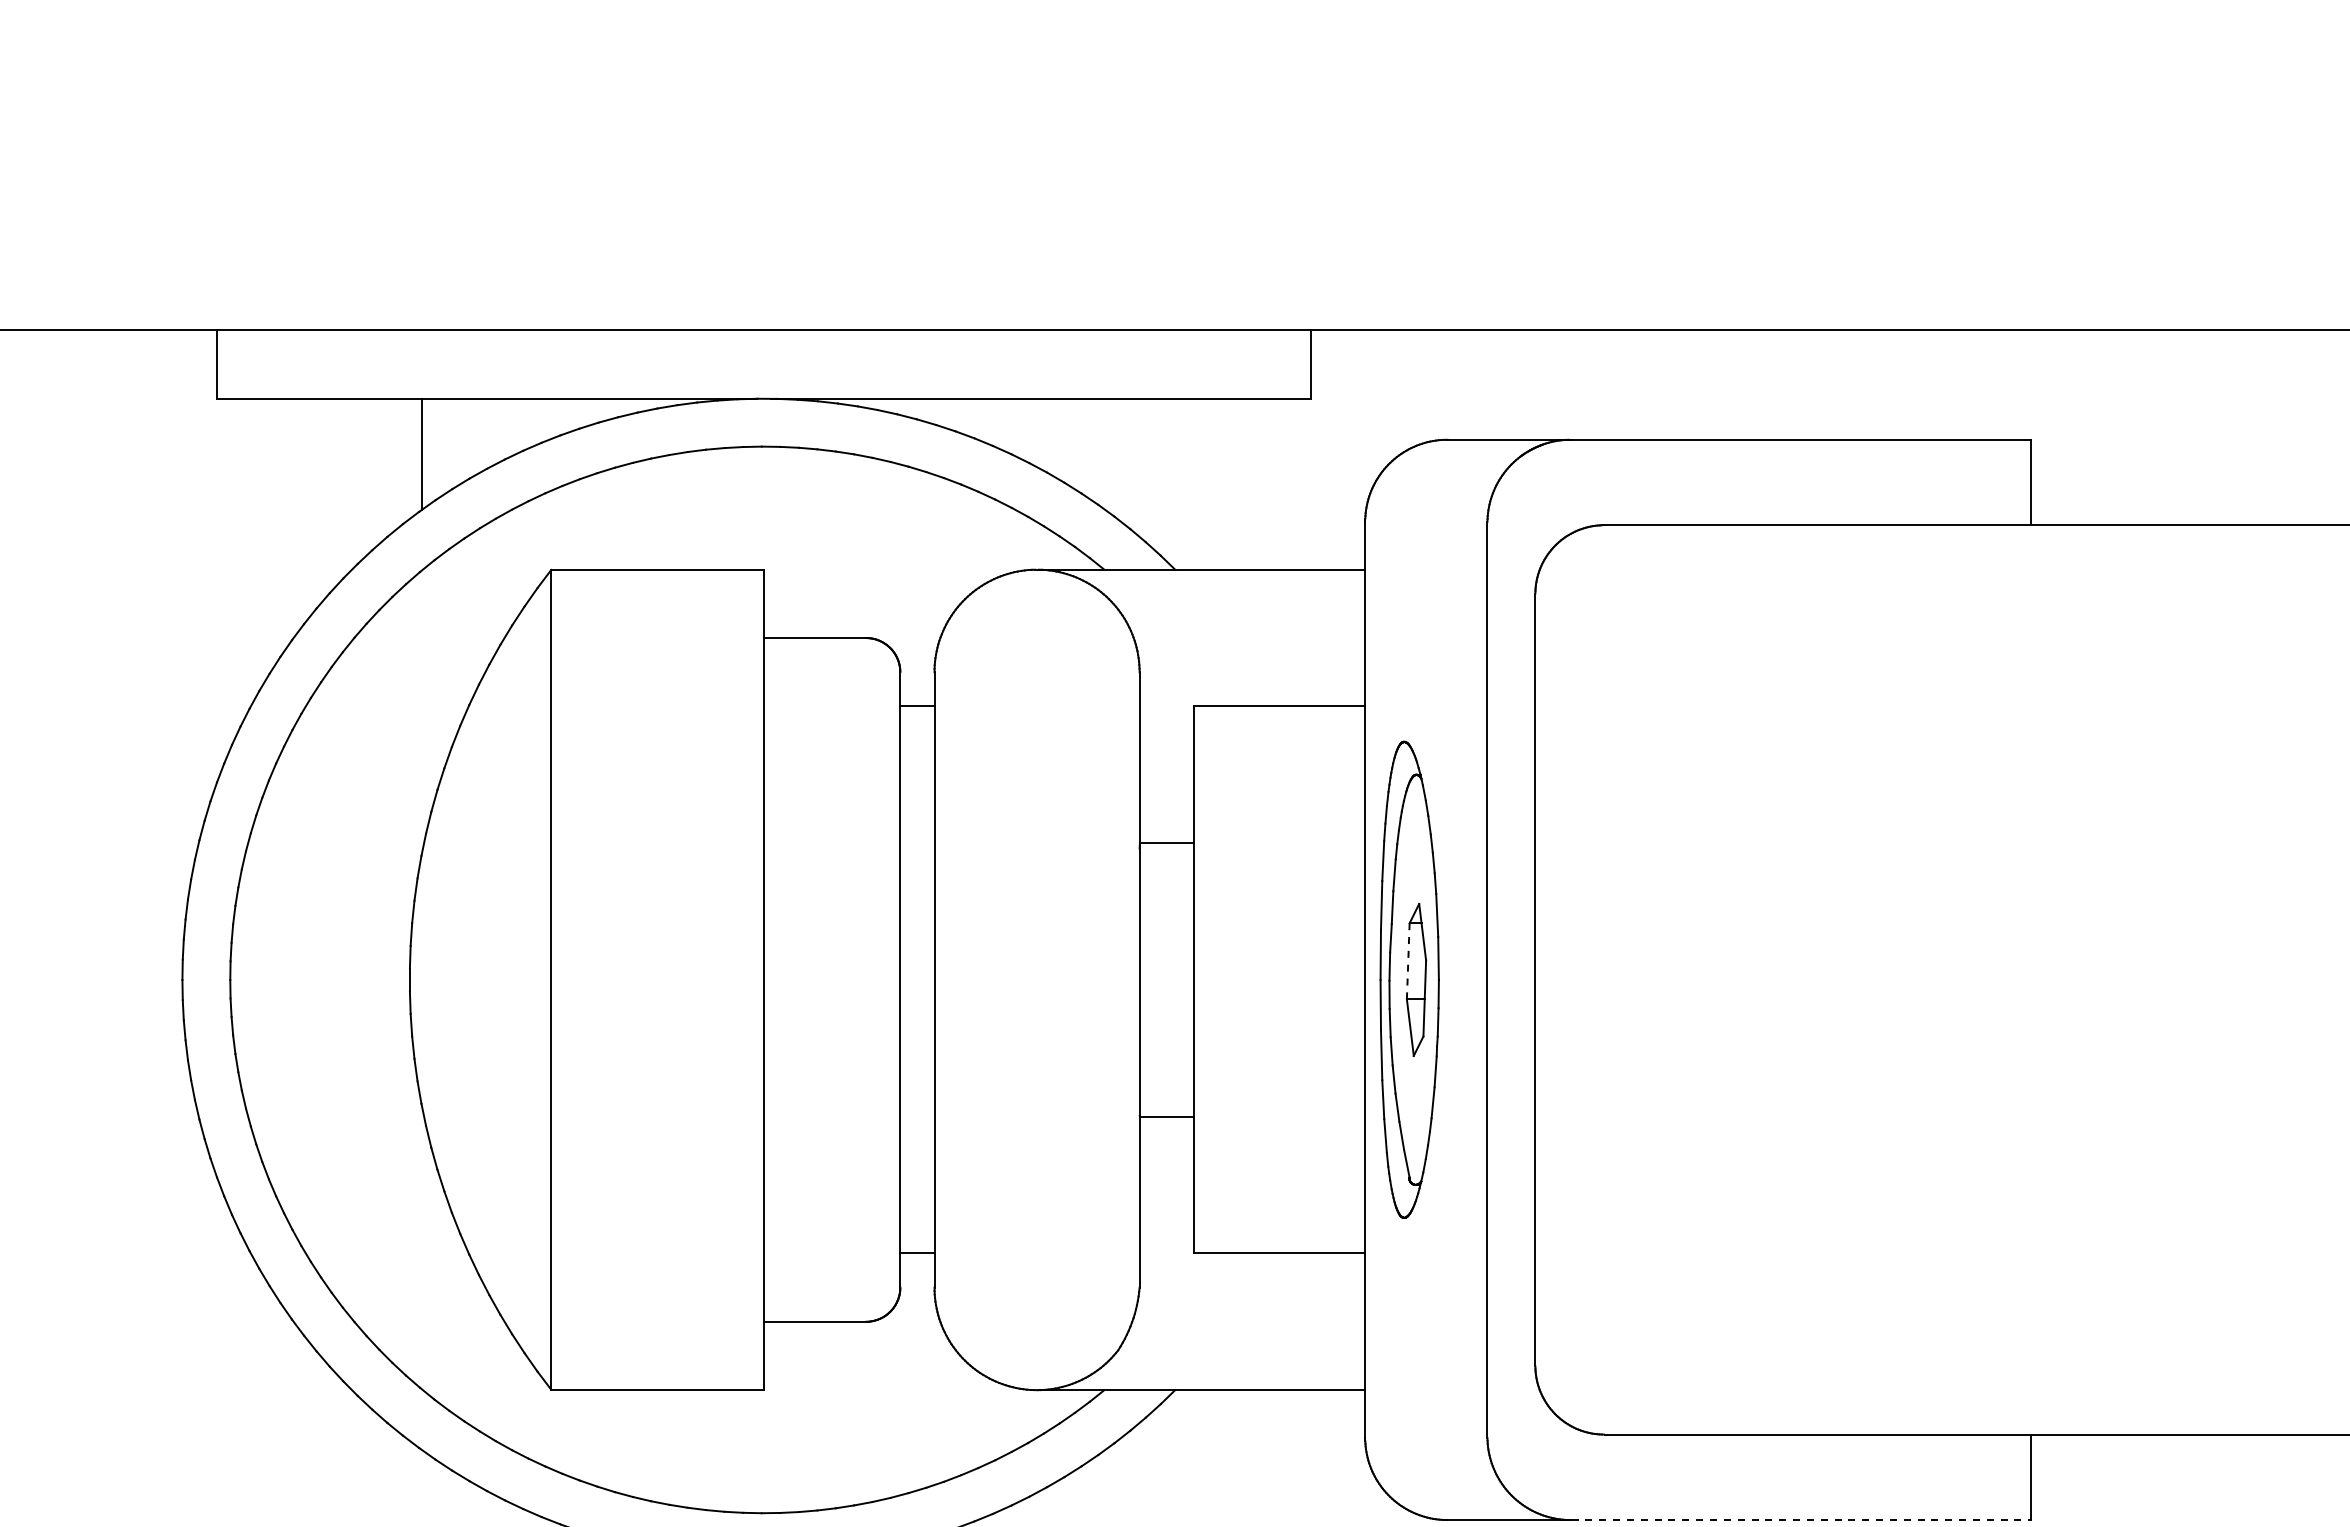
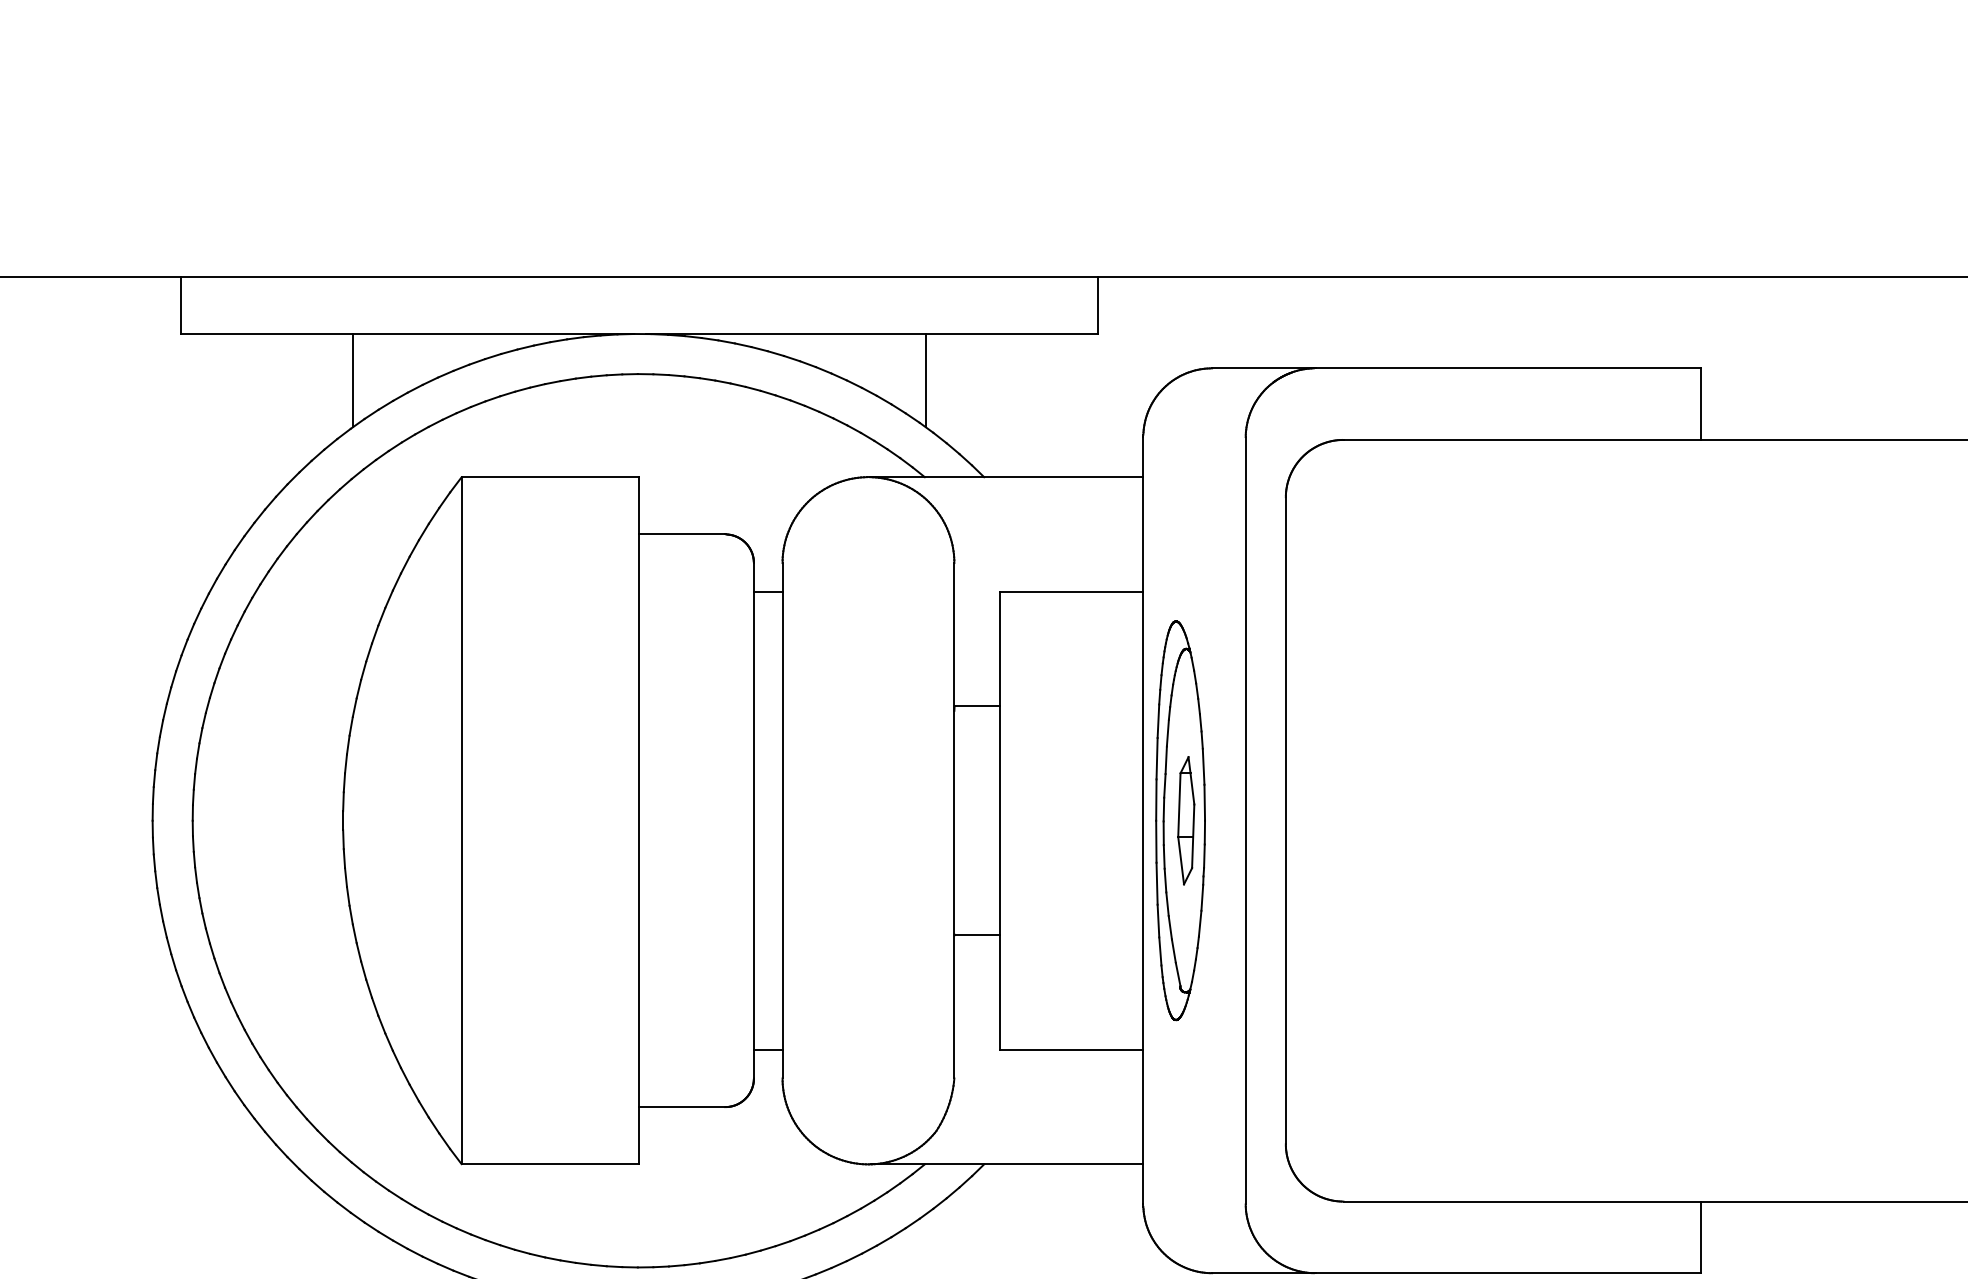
line: (1105, 453) -> (925, 379), added
line: (1408, 960) -> (1179, 804), dashed -> solid
line: (1801, 1520) -> (1508, 1273), dashed -> solid

